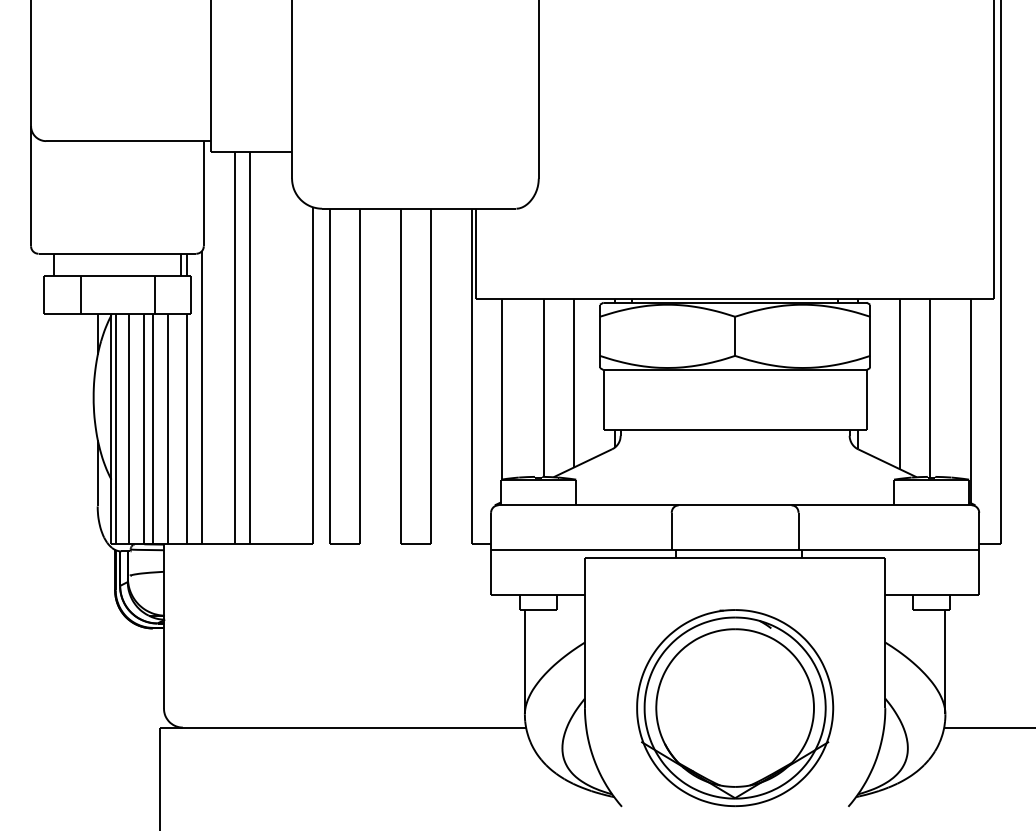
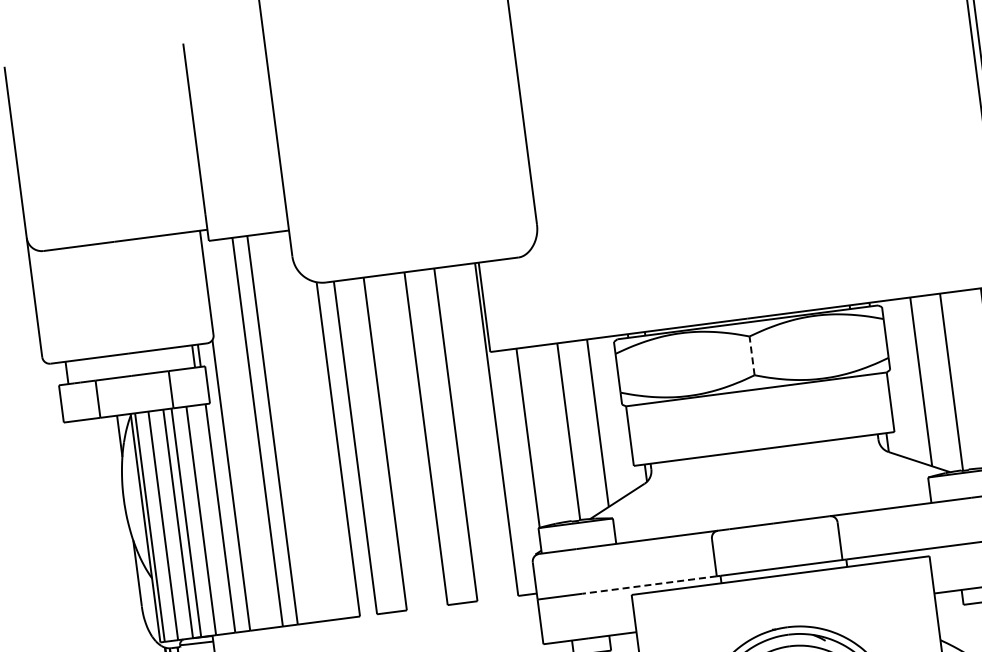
line: (735, 336) -> (752, 355), solid -> dashed
line: (603, 550) -> (649, 585), solid -> dashed

